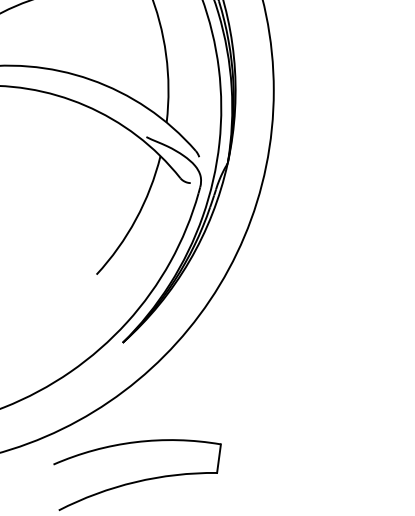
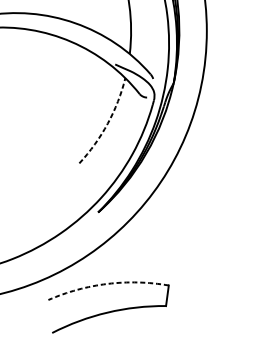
arc: (136, 219) -> (108, 123), solid -> dashed
arc: (135, 442) -> (107, 284), solid -> dashed

